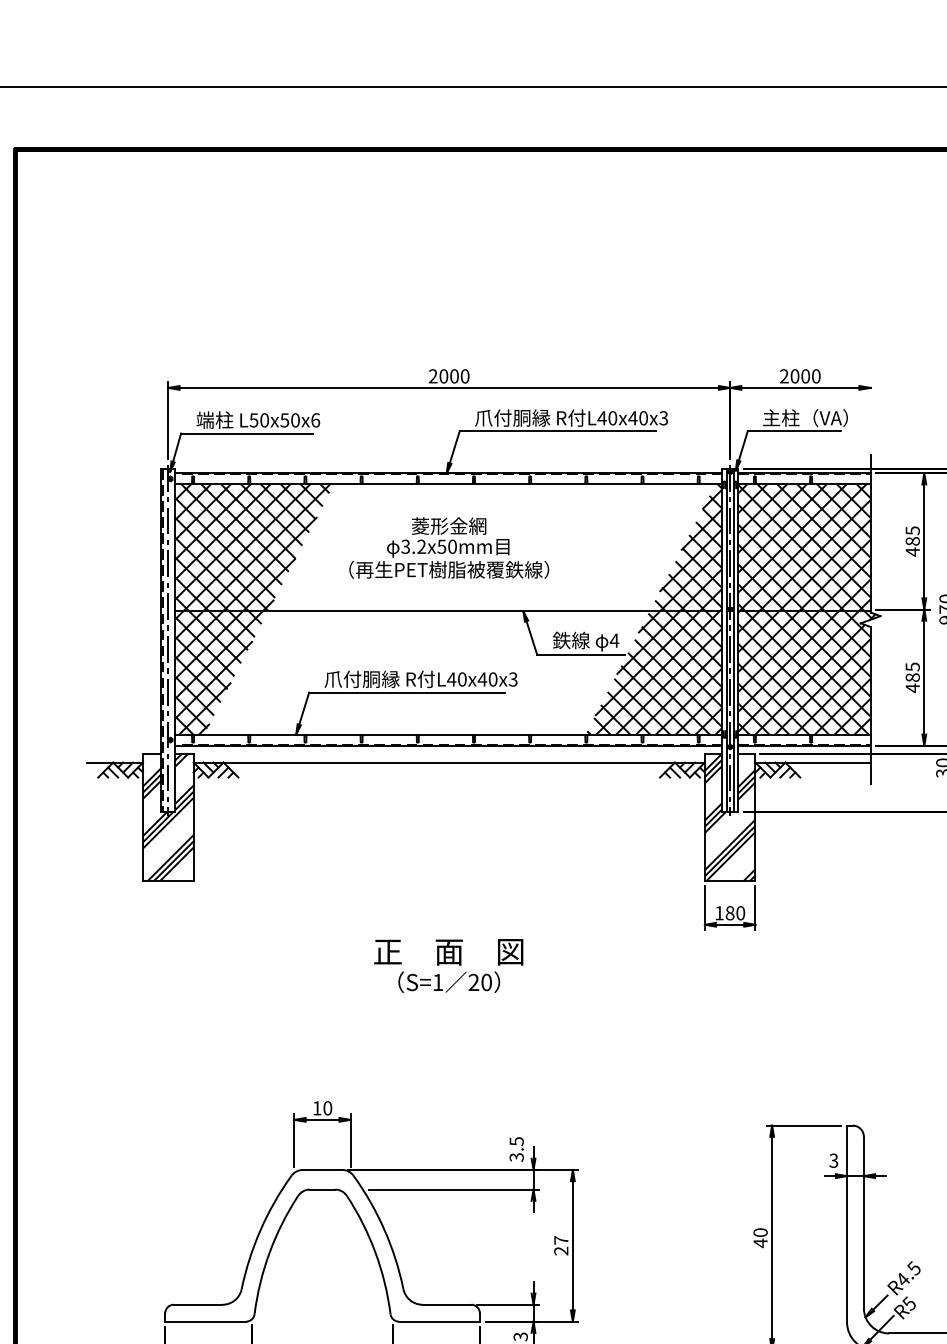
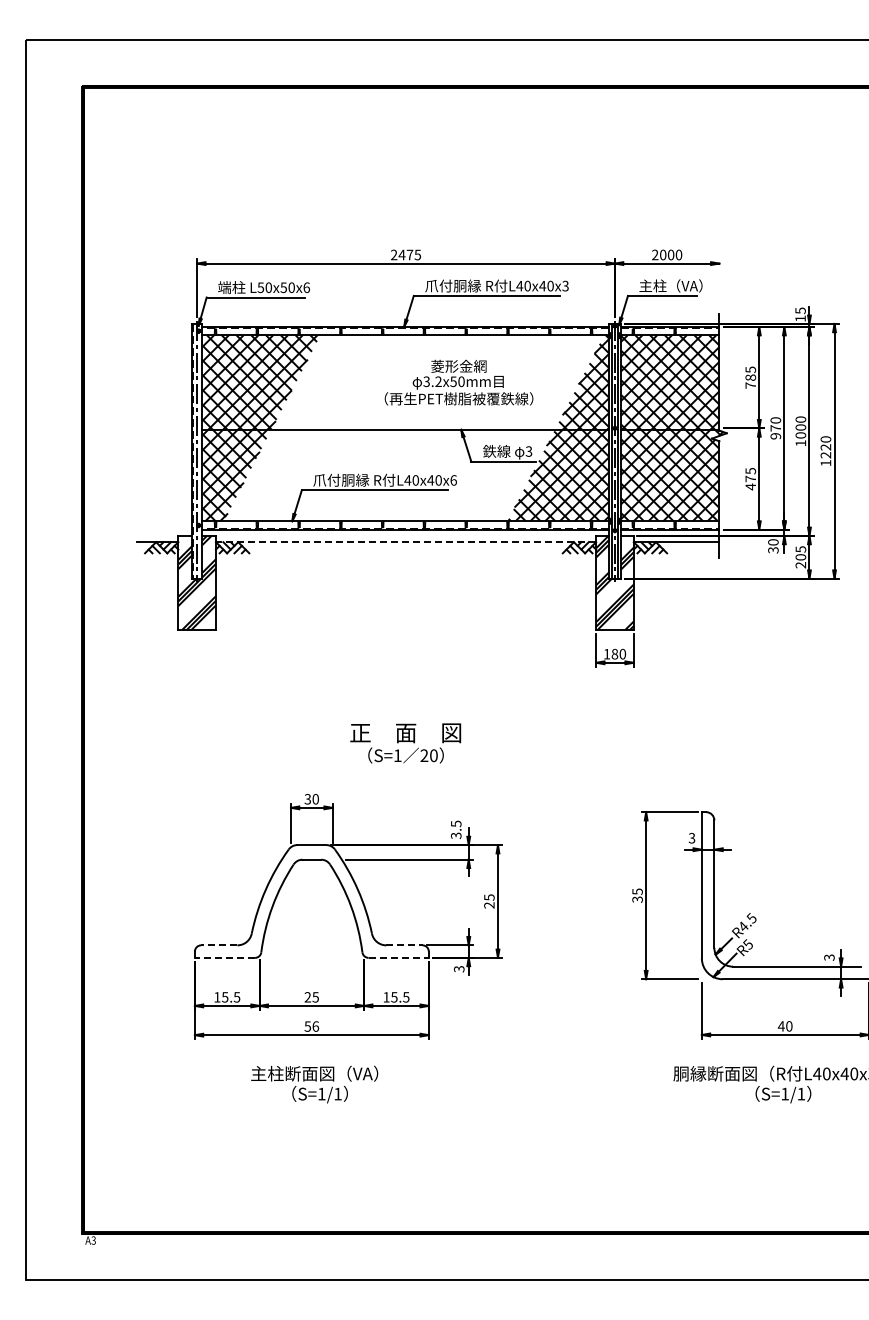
text: (453, 375) -> (409, 254), 2000 -> 2475
text: (448, 547) -> (458, 382), moved
text: (912, 551) -> (750, 385), 485 -> 785
text: (613, 640) -> (528, 451), 4 -> 3
text: (912, 676) -> (750, 478), 485 -> 475
text: (513, 679) -> (453, 480), L40x40x3 -> L40x40x6
line: (448, 763) -> (405, 542), solid -> dashed
text: (448, 966) -> (405, 743), moved
text: (316, 1108) -> (307, 799), 10 -> 30
text: (760, 1237) -> (637, 895), 40 -> 35
text: (561, 1240) -> (489, 897), 27 -> 25
line: (197, 1304) -> (218, 945), solid -> dashed
line: (447, 1304) -> (404, 945), solid -> dashed
line: (205, 1321) -> (224, 957), solid -> dashed
line: (440, 1321) -> (399, 957), solid -> dashed

